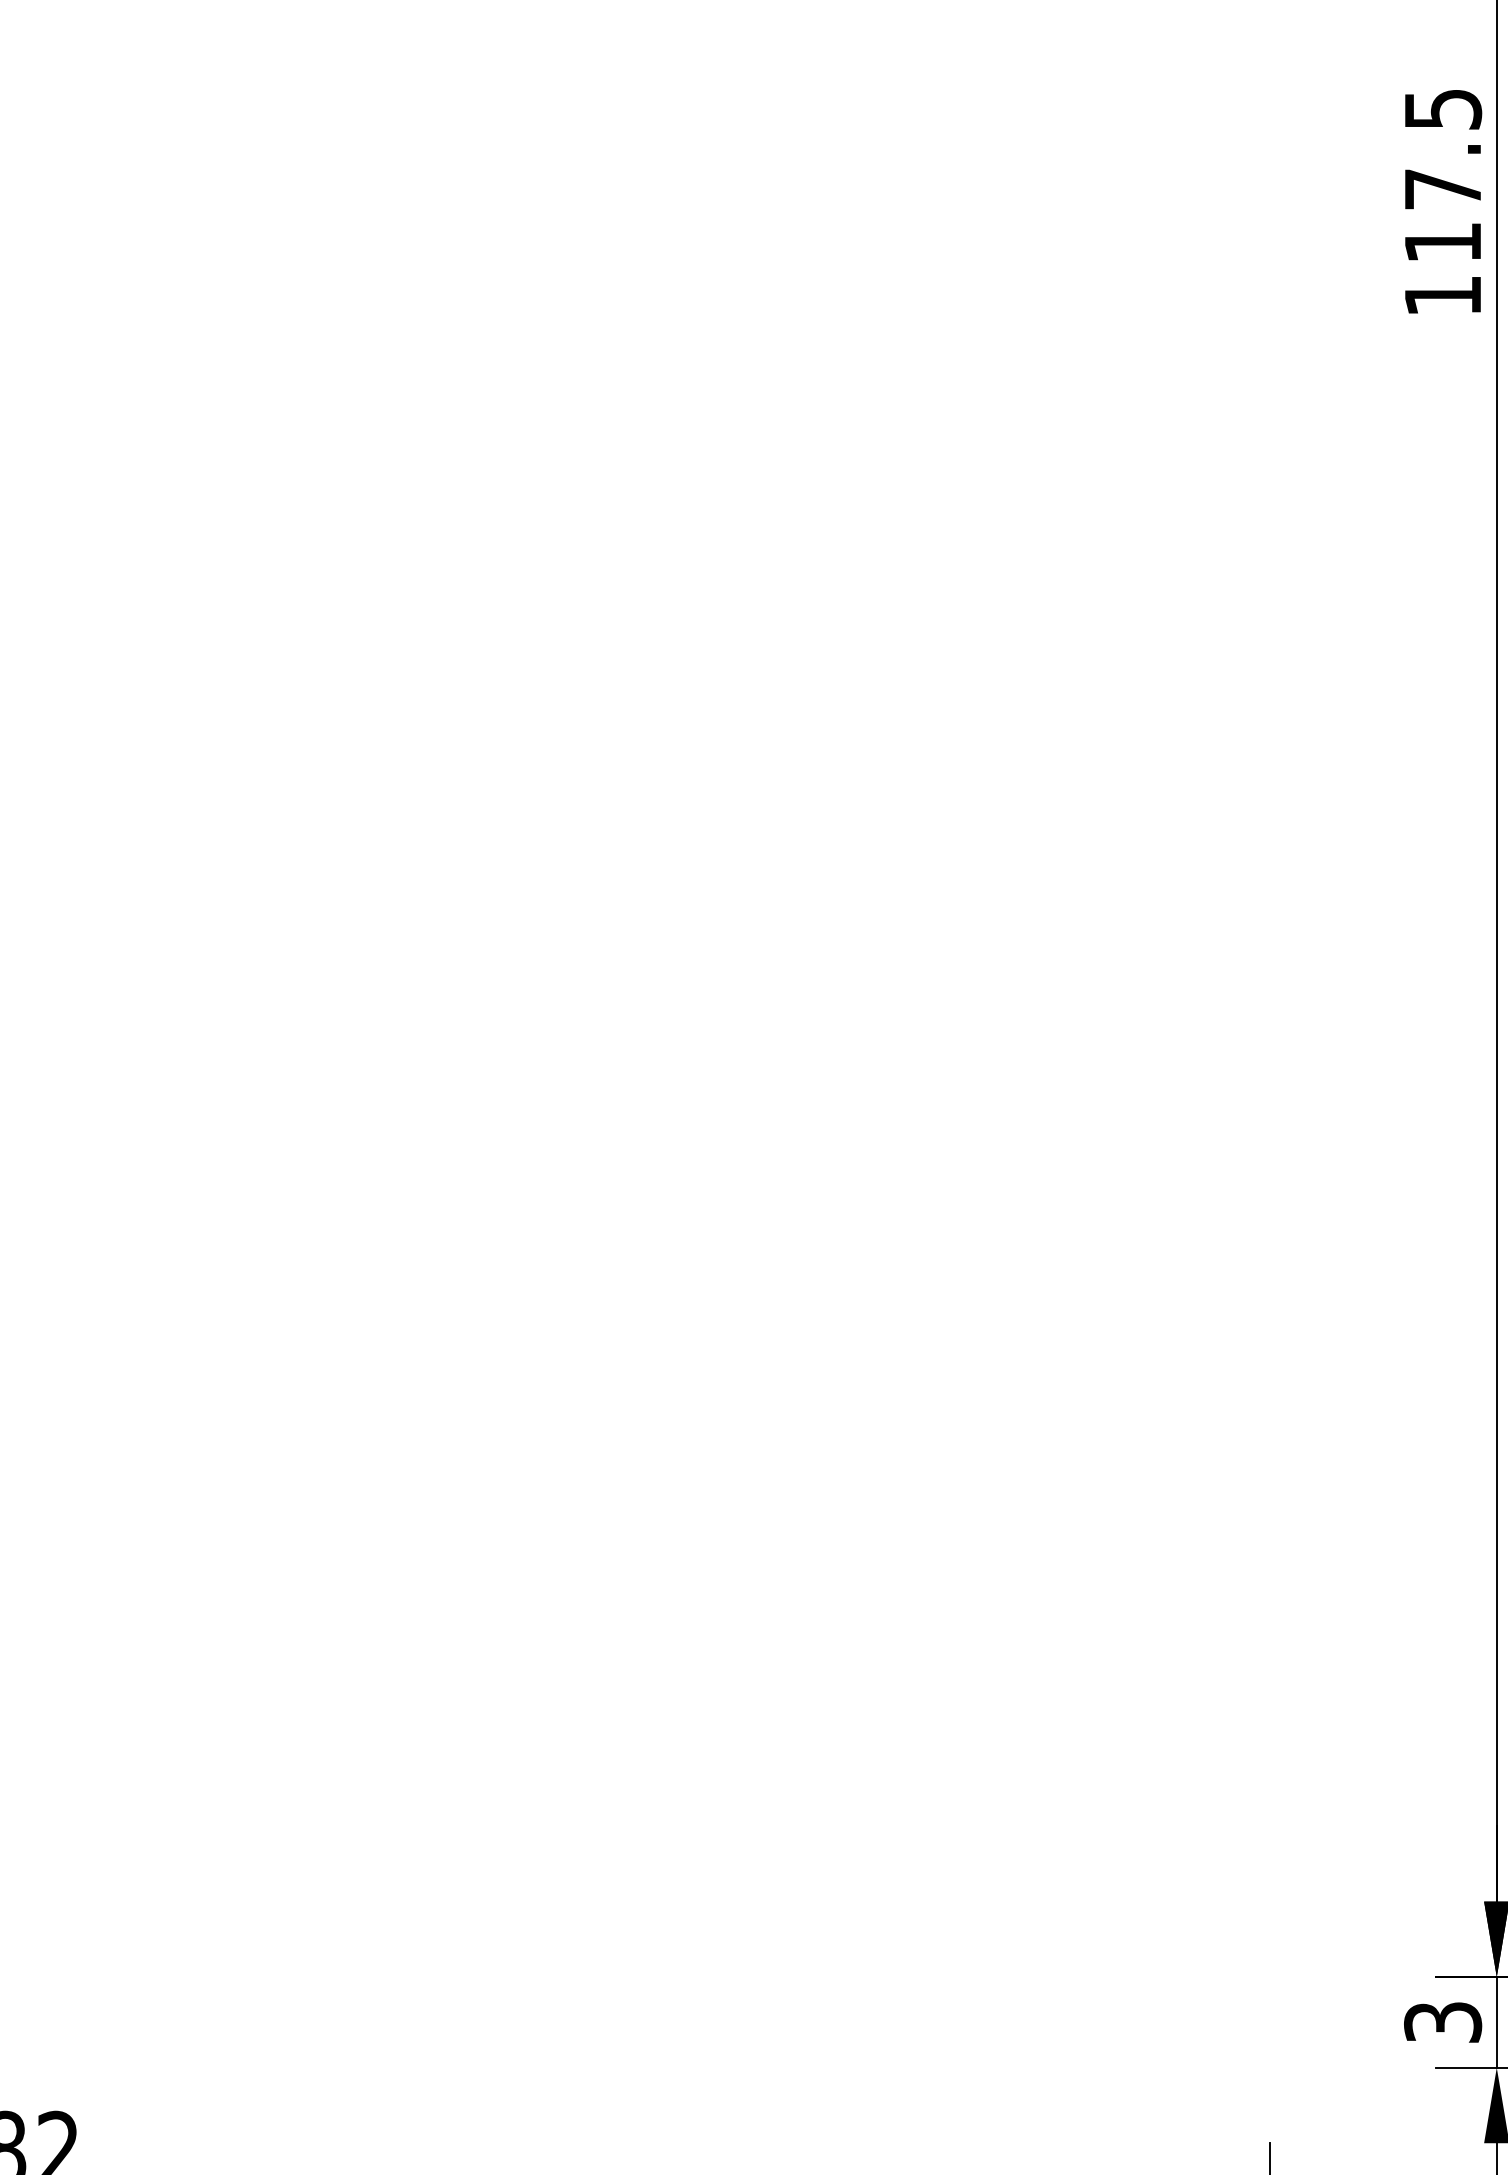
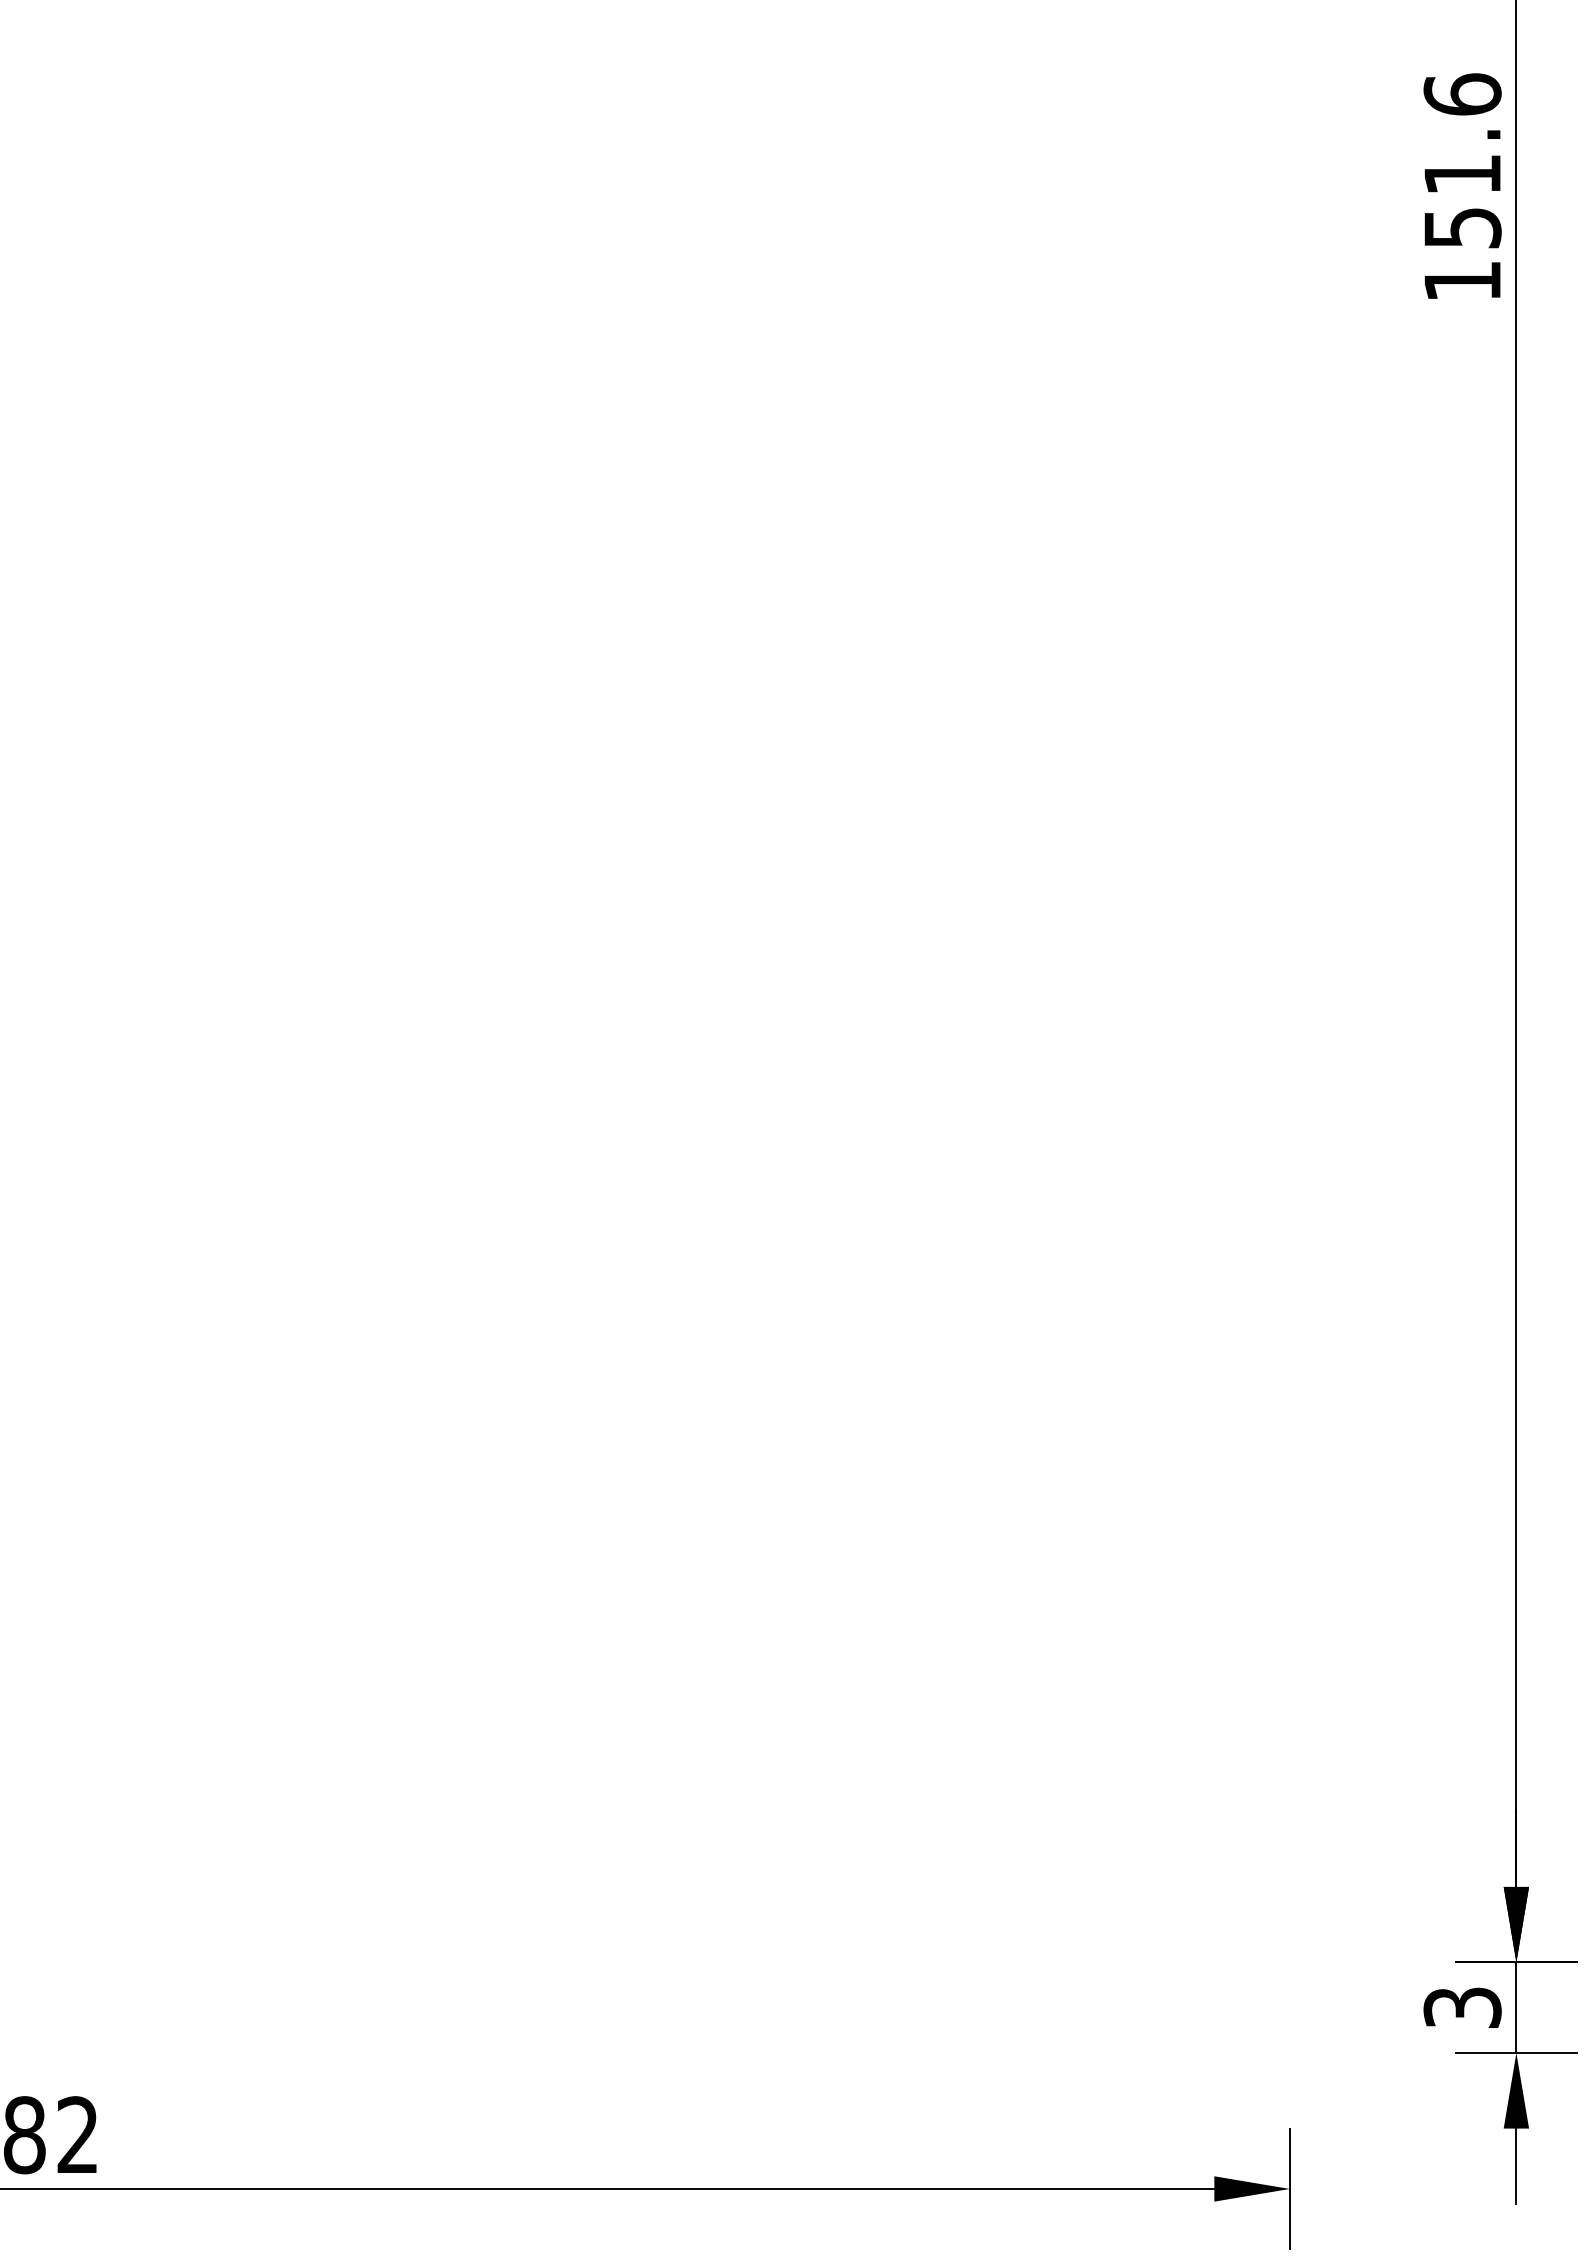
text: (1442, 175) -> (1462, 160), 117.5 -> 151.6

